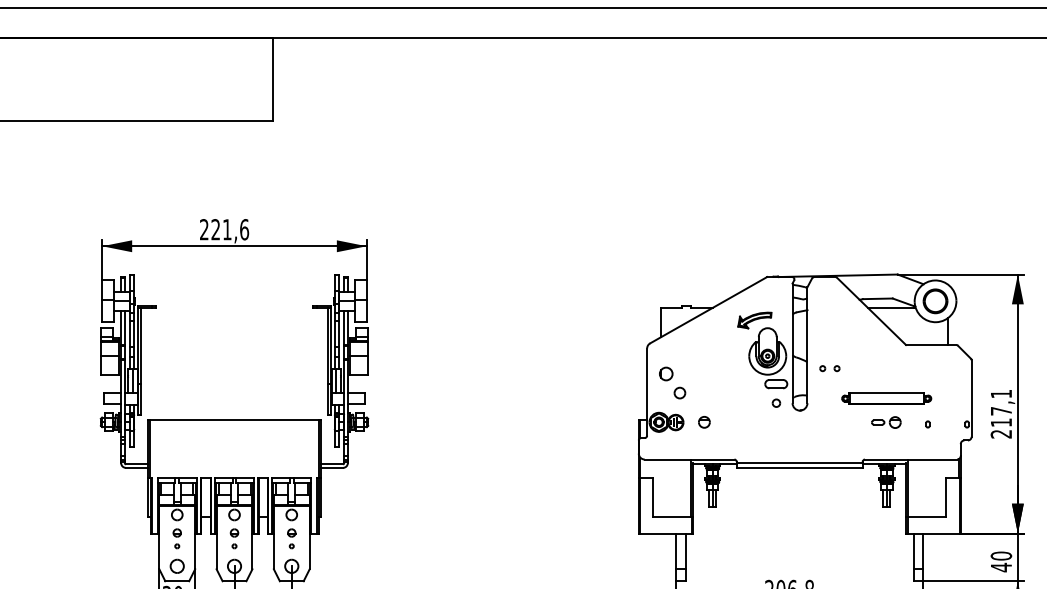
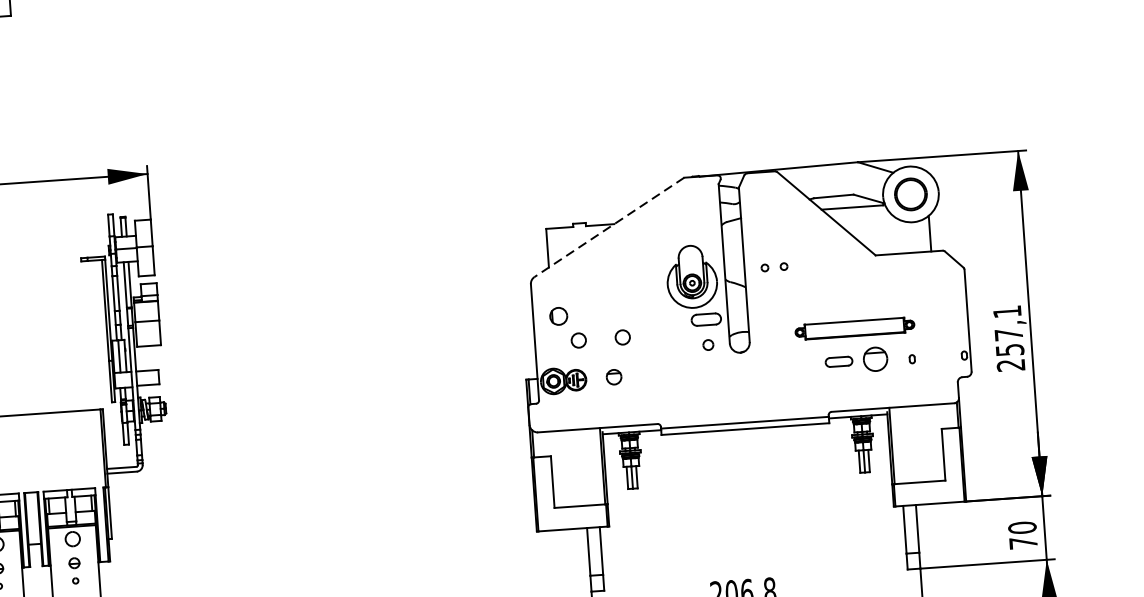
line: (708, 310) -> (609, 227), solid -> dashed
part: (754, 320) -> (671, 236), removed
part: (829, 368) -> (773, 267), moved
part: (712, 392) -> (622, 336), added
part: (886, 422) -> (856, 360), size x1.6
text: (1001, 422) -> (1010, 349), 217,1 -> 257,1
text: (1001, 567) -> (1023, 543), 40 -> 70

